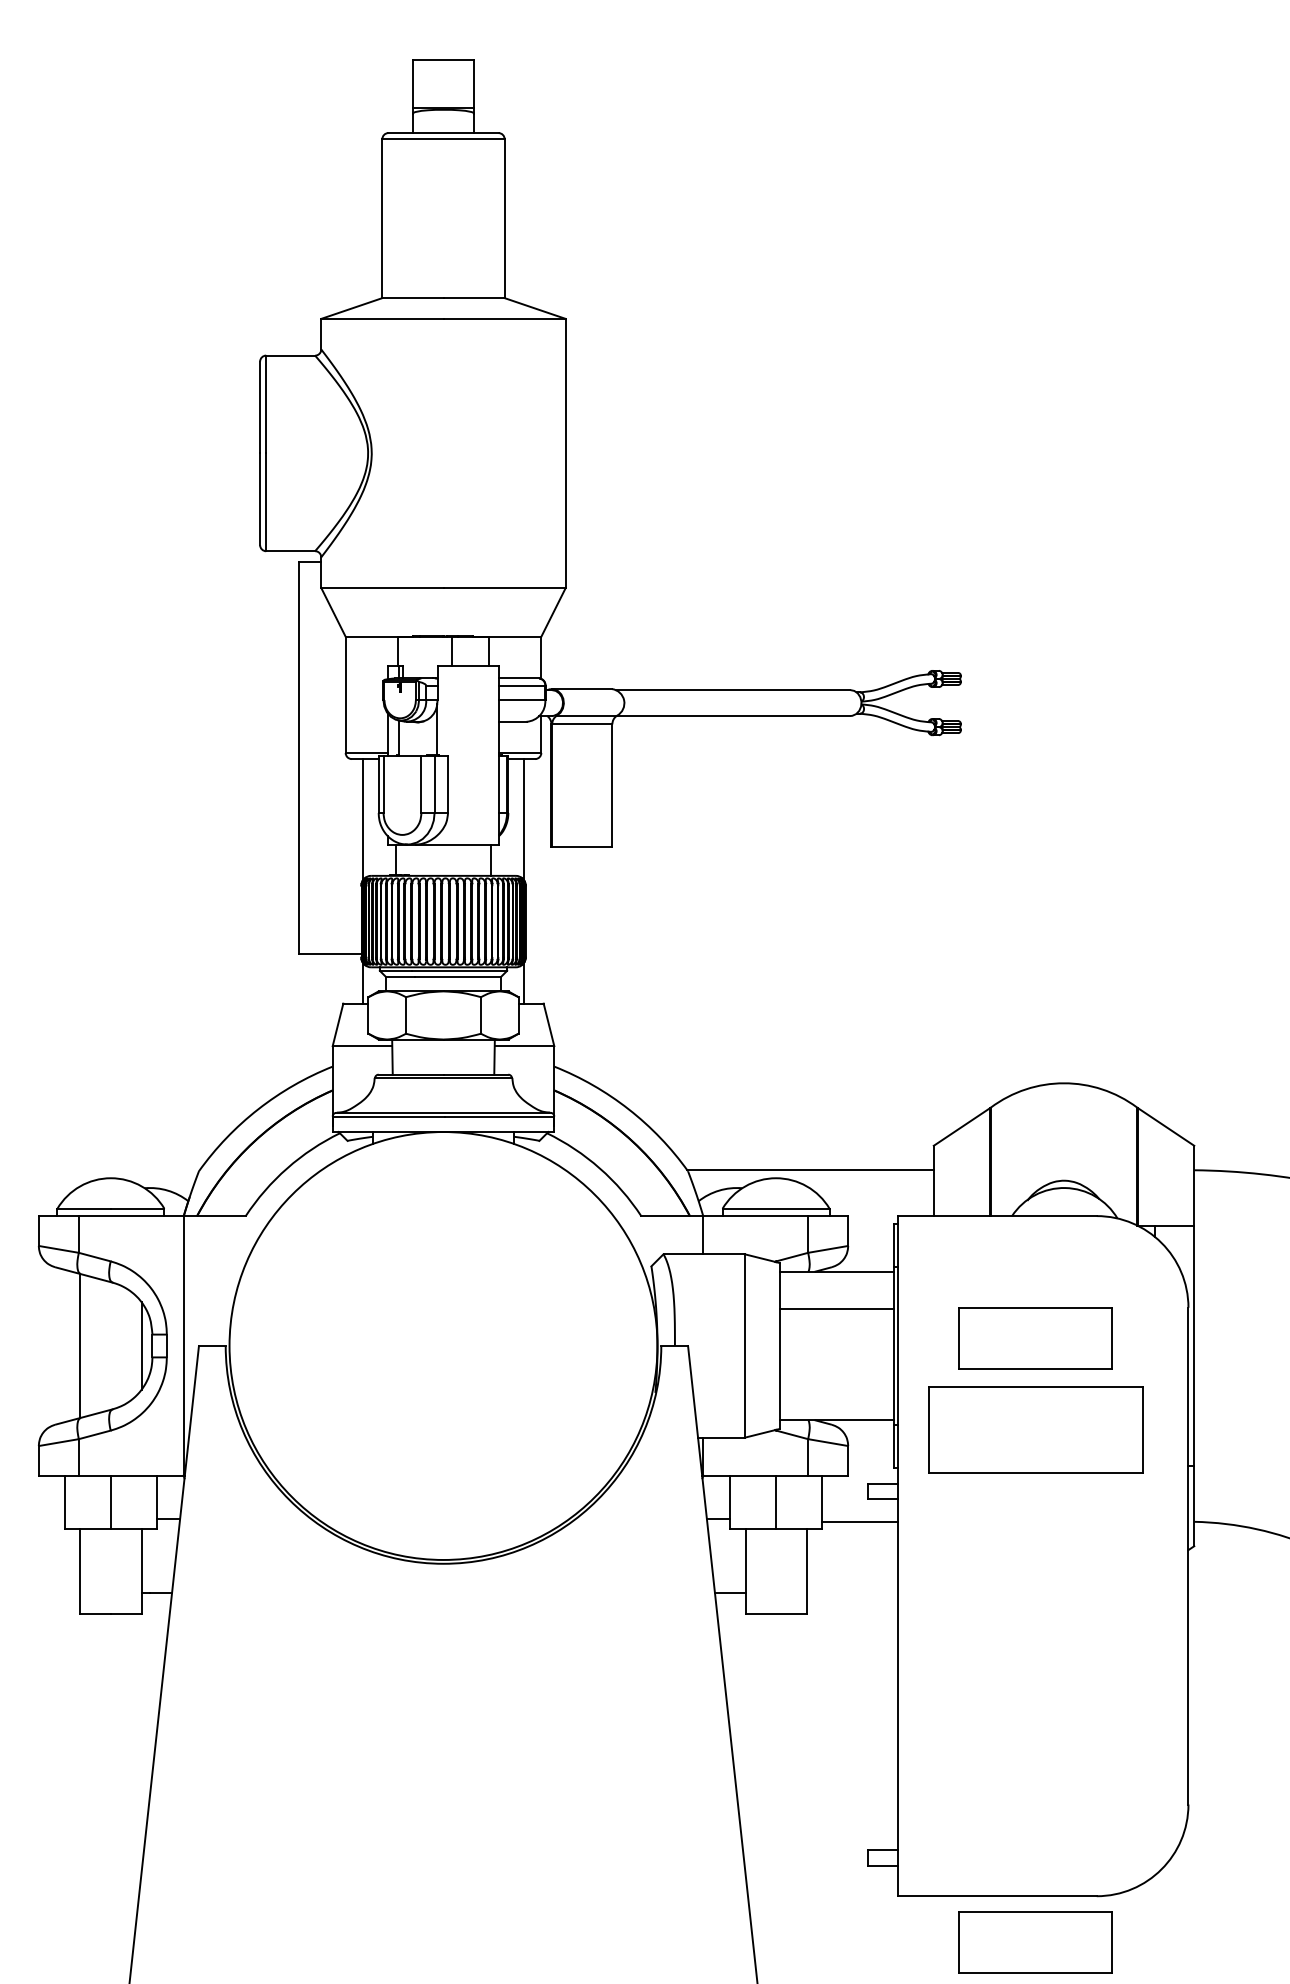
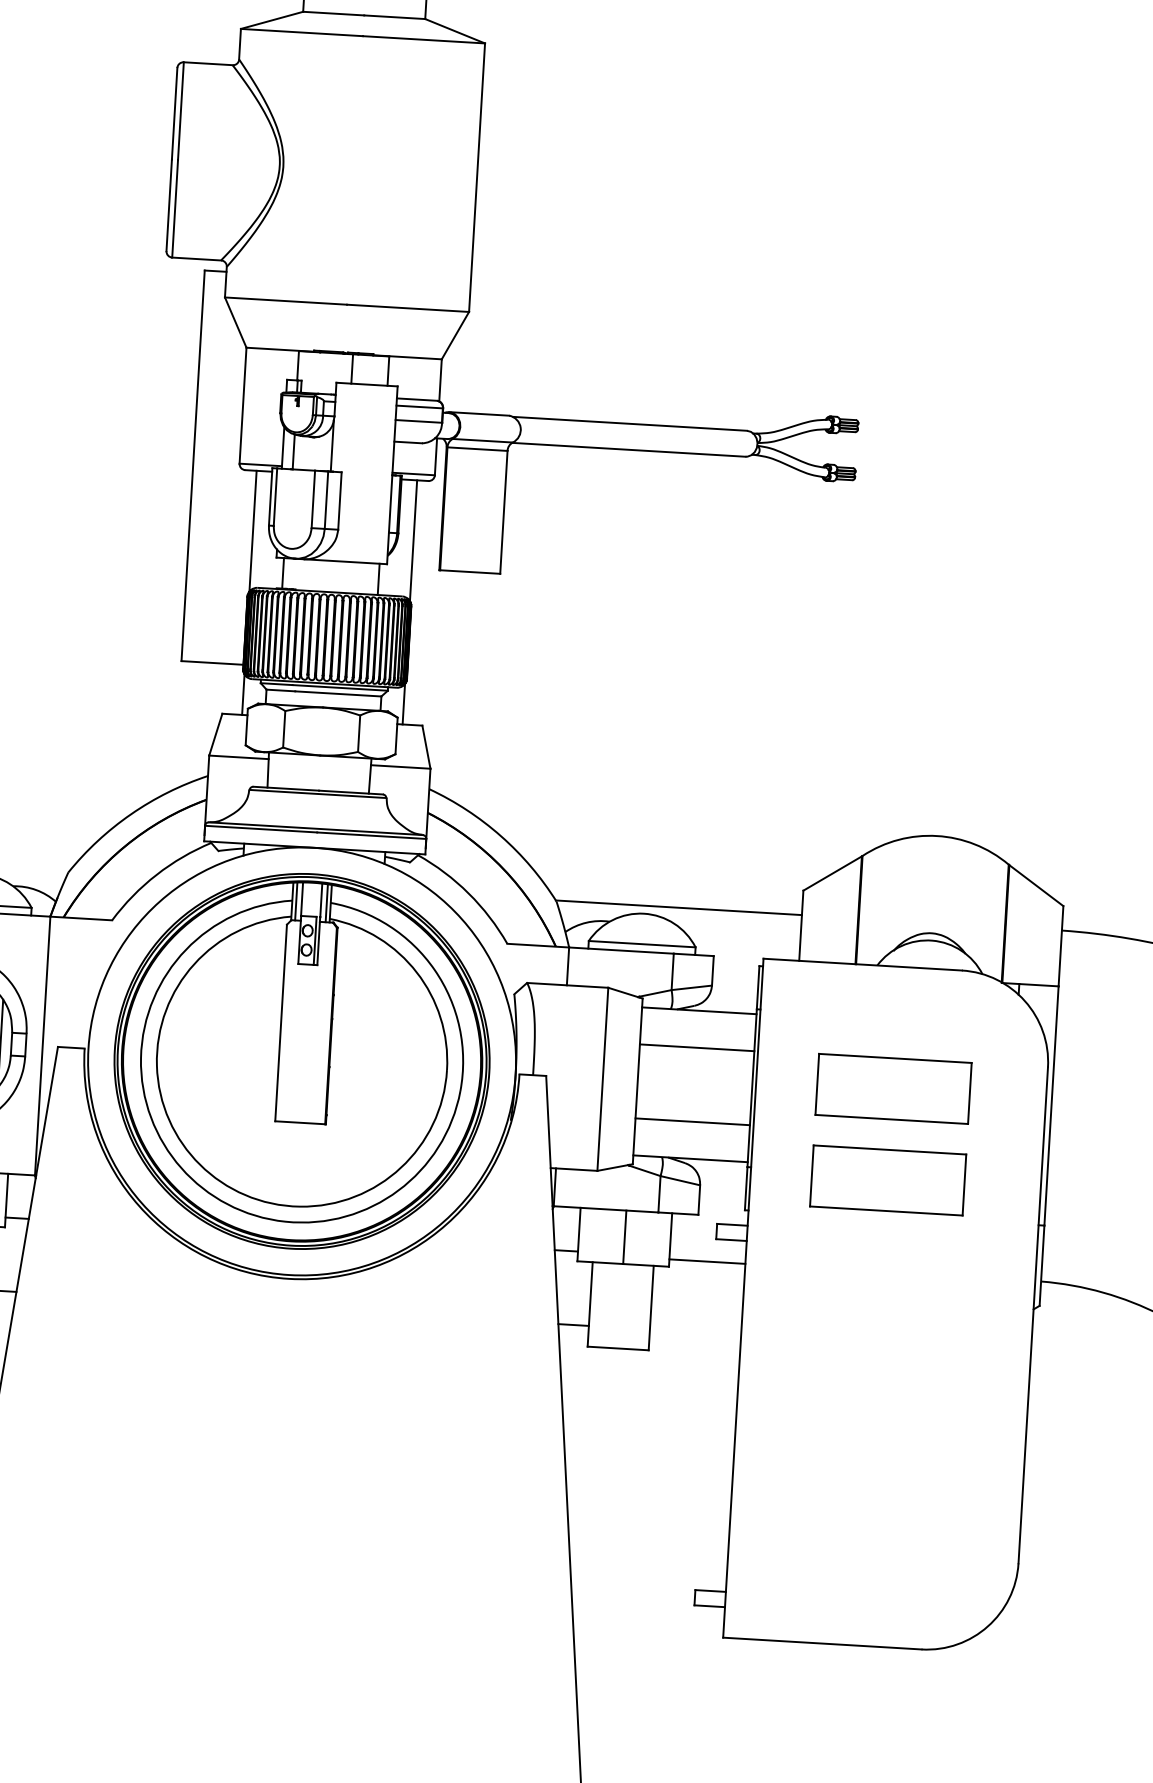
part: (443, 1345) -> (302, 1060), added
line: (836, 1383) -> (692, 1122), added
part: (1035, 1429) -> (888, 1179), size x0.71
part: (1035, 1942) -> (857, 1692), removed

